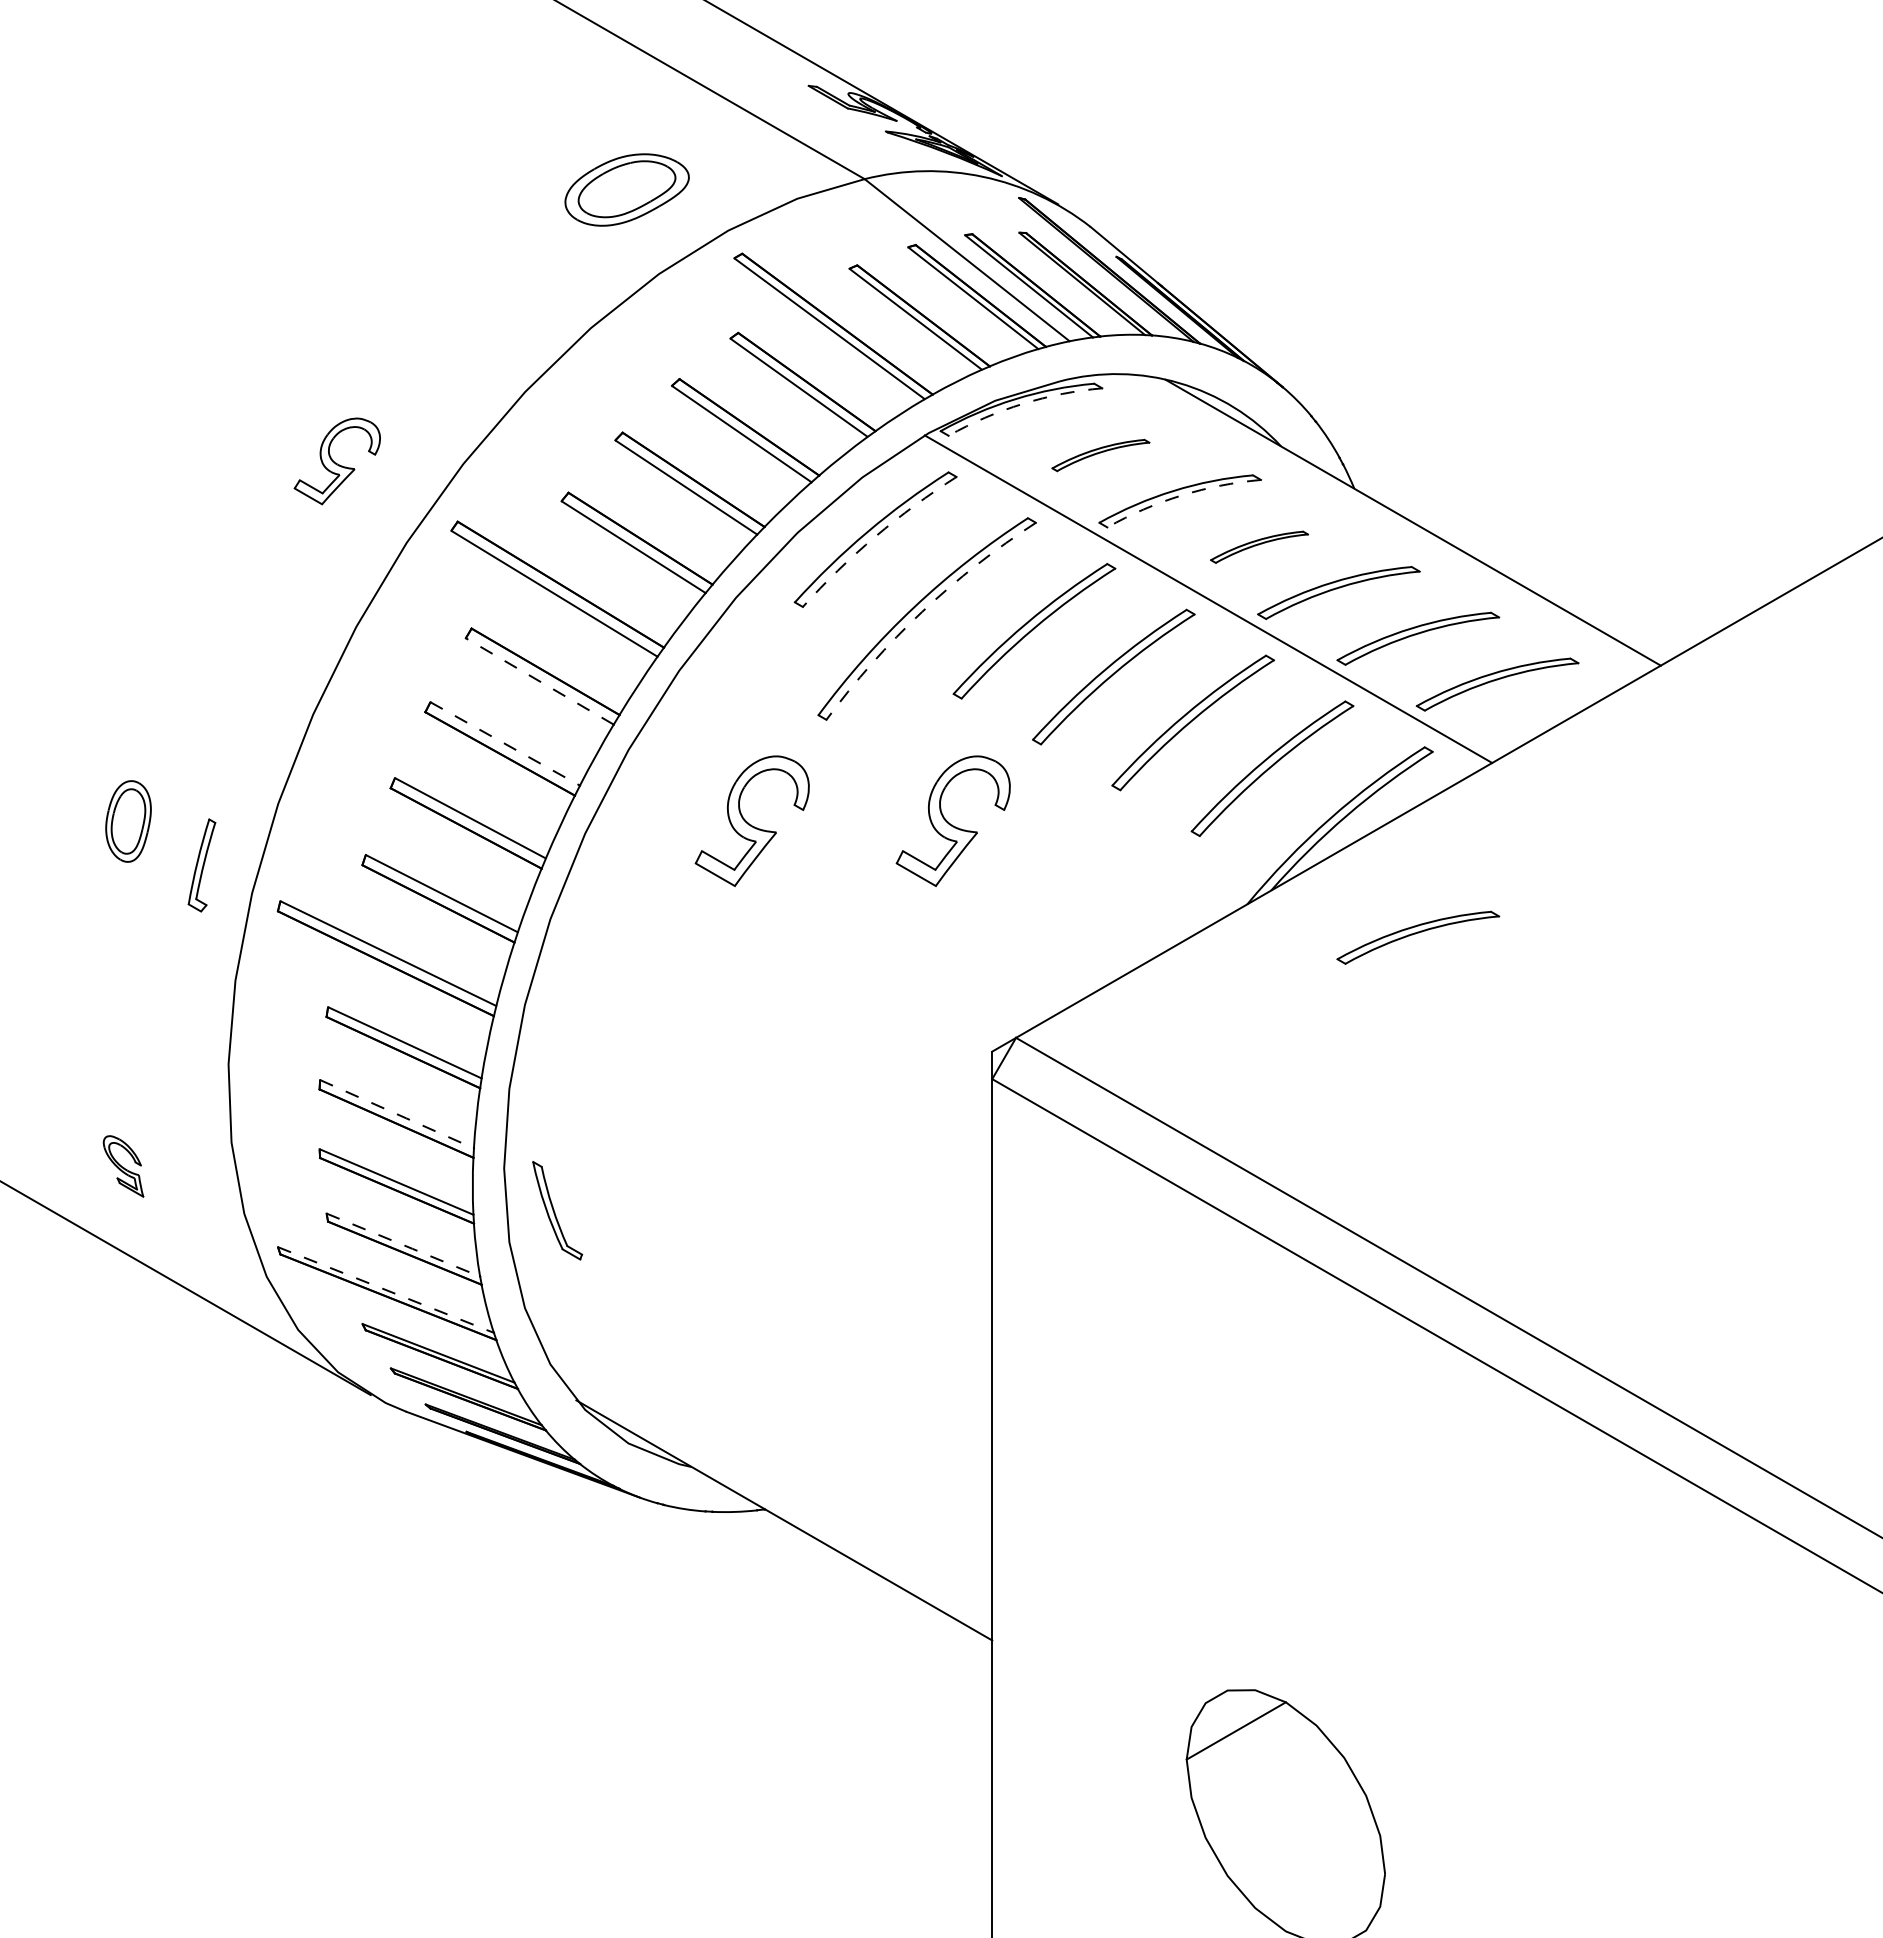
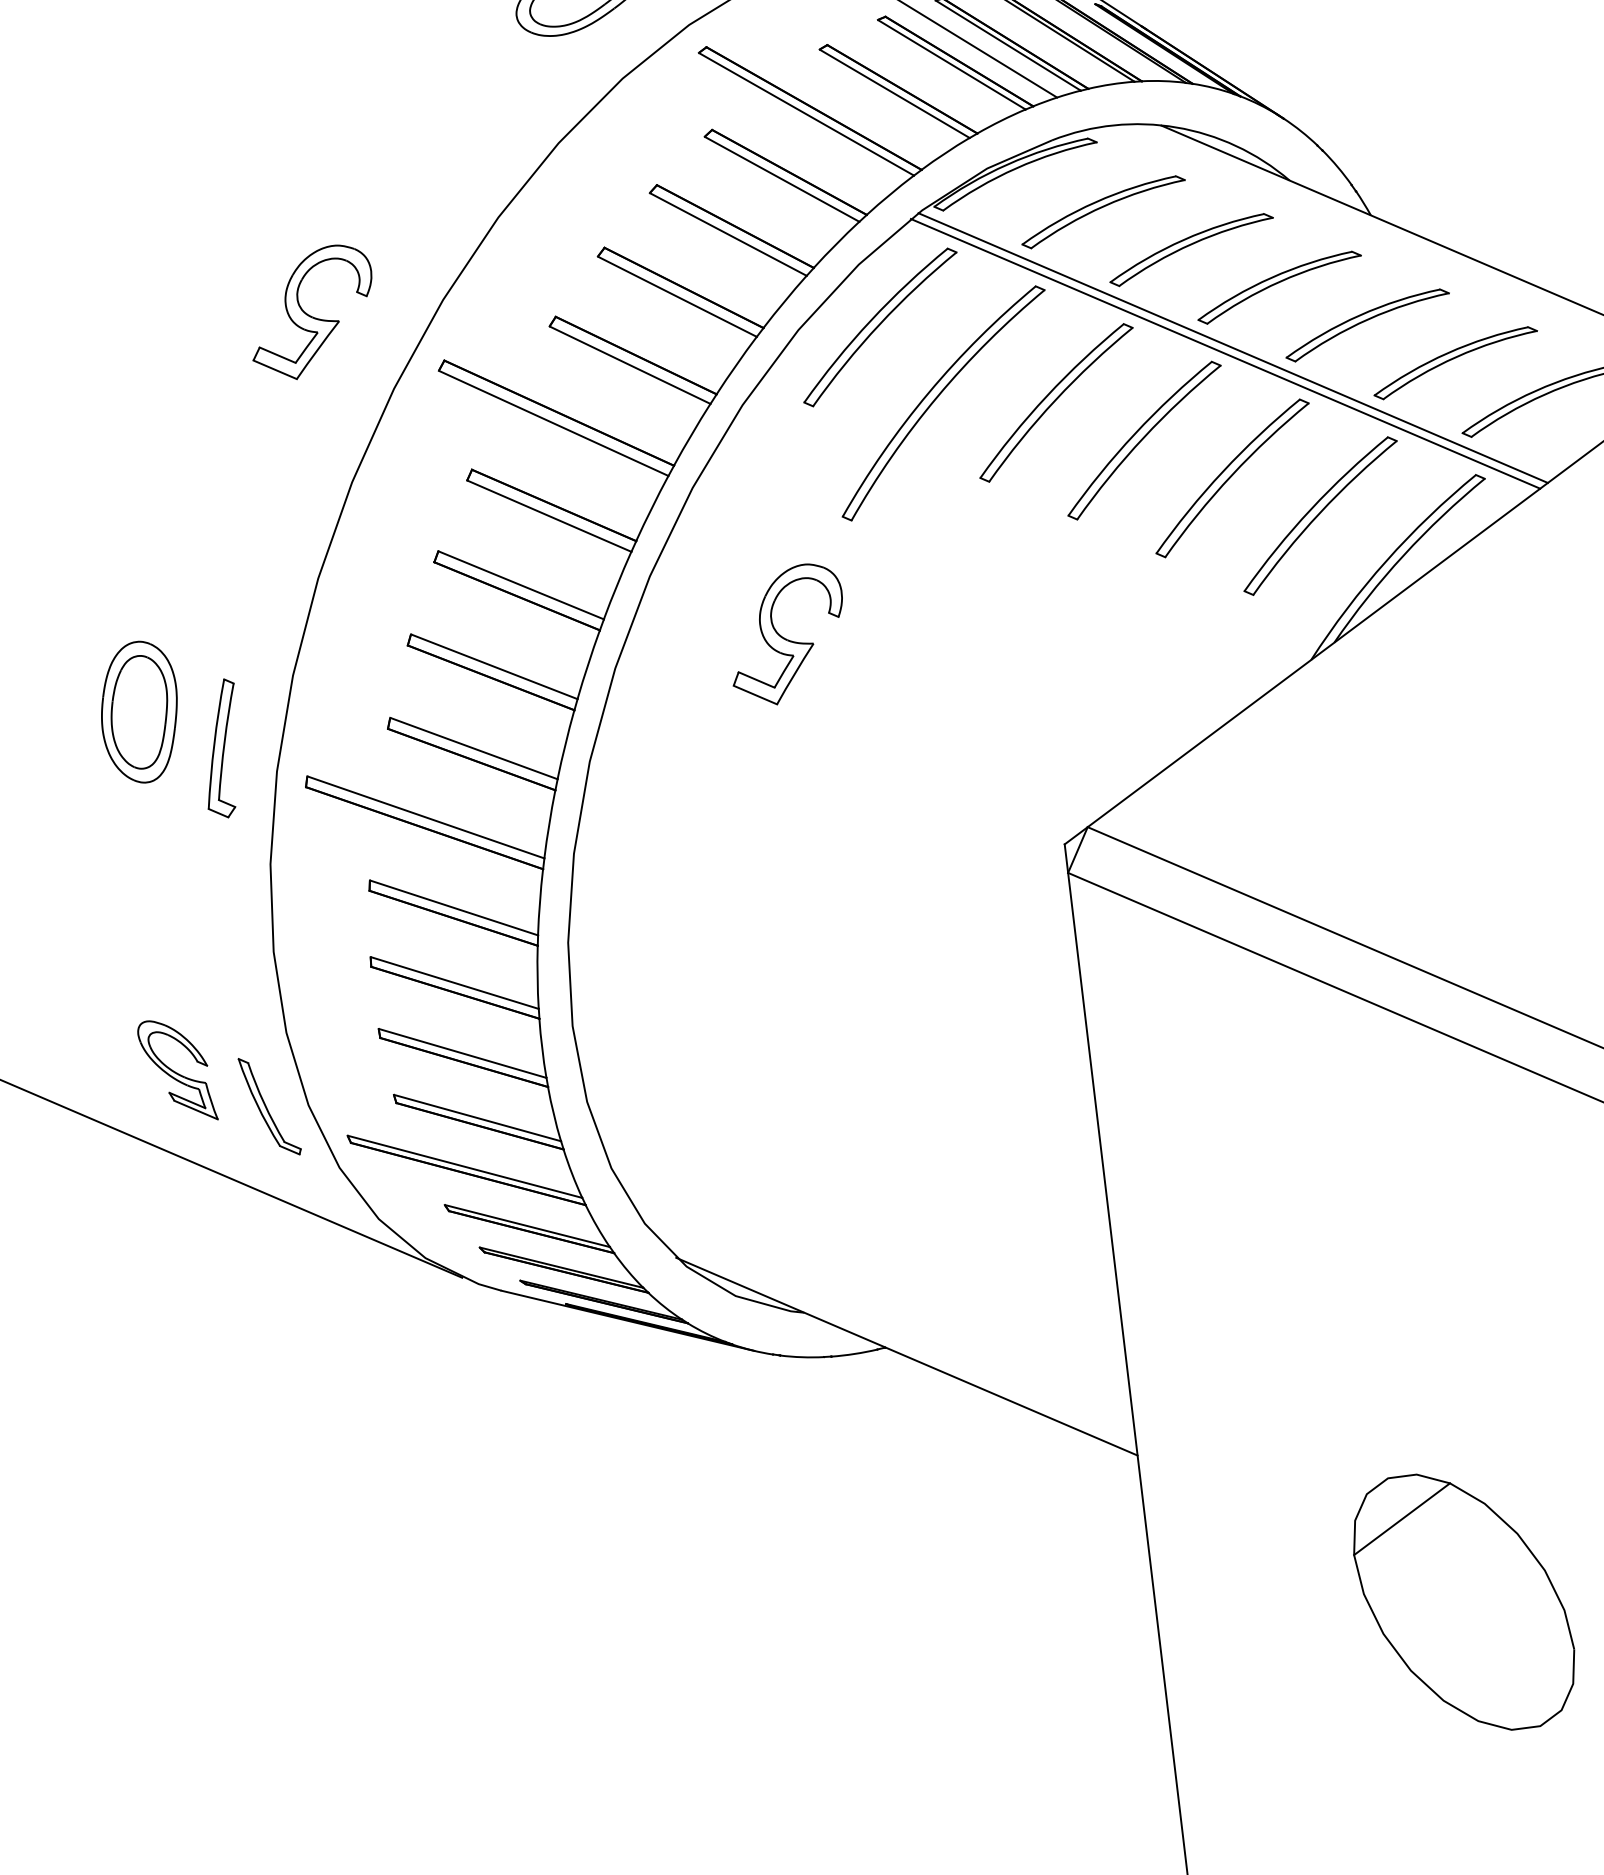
arc: (1022, 403) -> (1015, 167), dashed -> solid
part: (1100, 455) -> (1103, 212), size x1.67
part: (337, 461) -> (312, 312), size x1.43
arc: (1181, 495) -> (1192, 243), dashed -> solid
arc: (875, 536) -> (879, 324), dashed -> solid
part: (1259, 547) -> (1279, 288), size x1.67
line: (1200, 603) -> (1225, 353), added
arc: (922, 611) -> (937, 396), dashed -> solid
line: (539, 681) -> (549, 516), dashed -> solid
line: (505, 743) -> (521, 584), dashed -> solid
part: (952, 820) -> (994, 609), removed
part: (128, 821) -> (139, 712), size x1.67
part: (201, 865) -> (220, 749), size x1.43
part: (1418, 937) -> (1492, 673), removed
line: (398, 1114) -> (456, 983), dashed -> solid
part: (123, 1166) -> (177, 1071), size x1.67
part: (557, 1210) -> (269, 1106), moved
line: (404, 1245) -> (478, 1118), dashed -> solid
line: (386, 1290) -> (465, 1167), dashed -> solid

